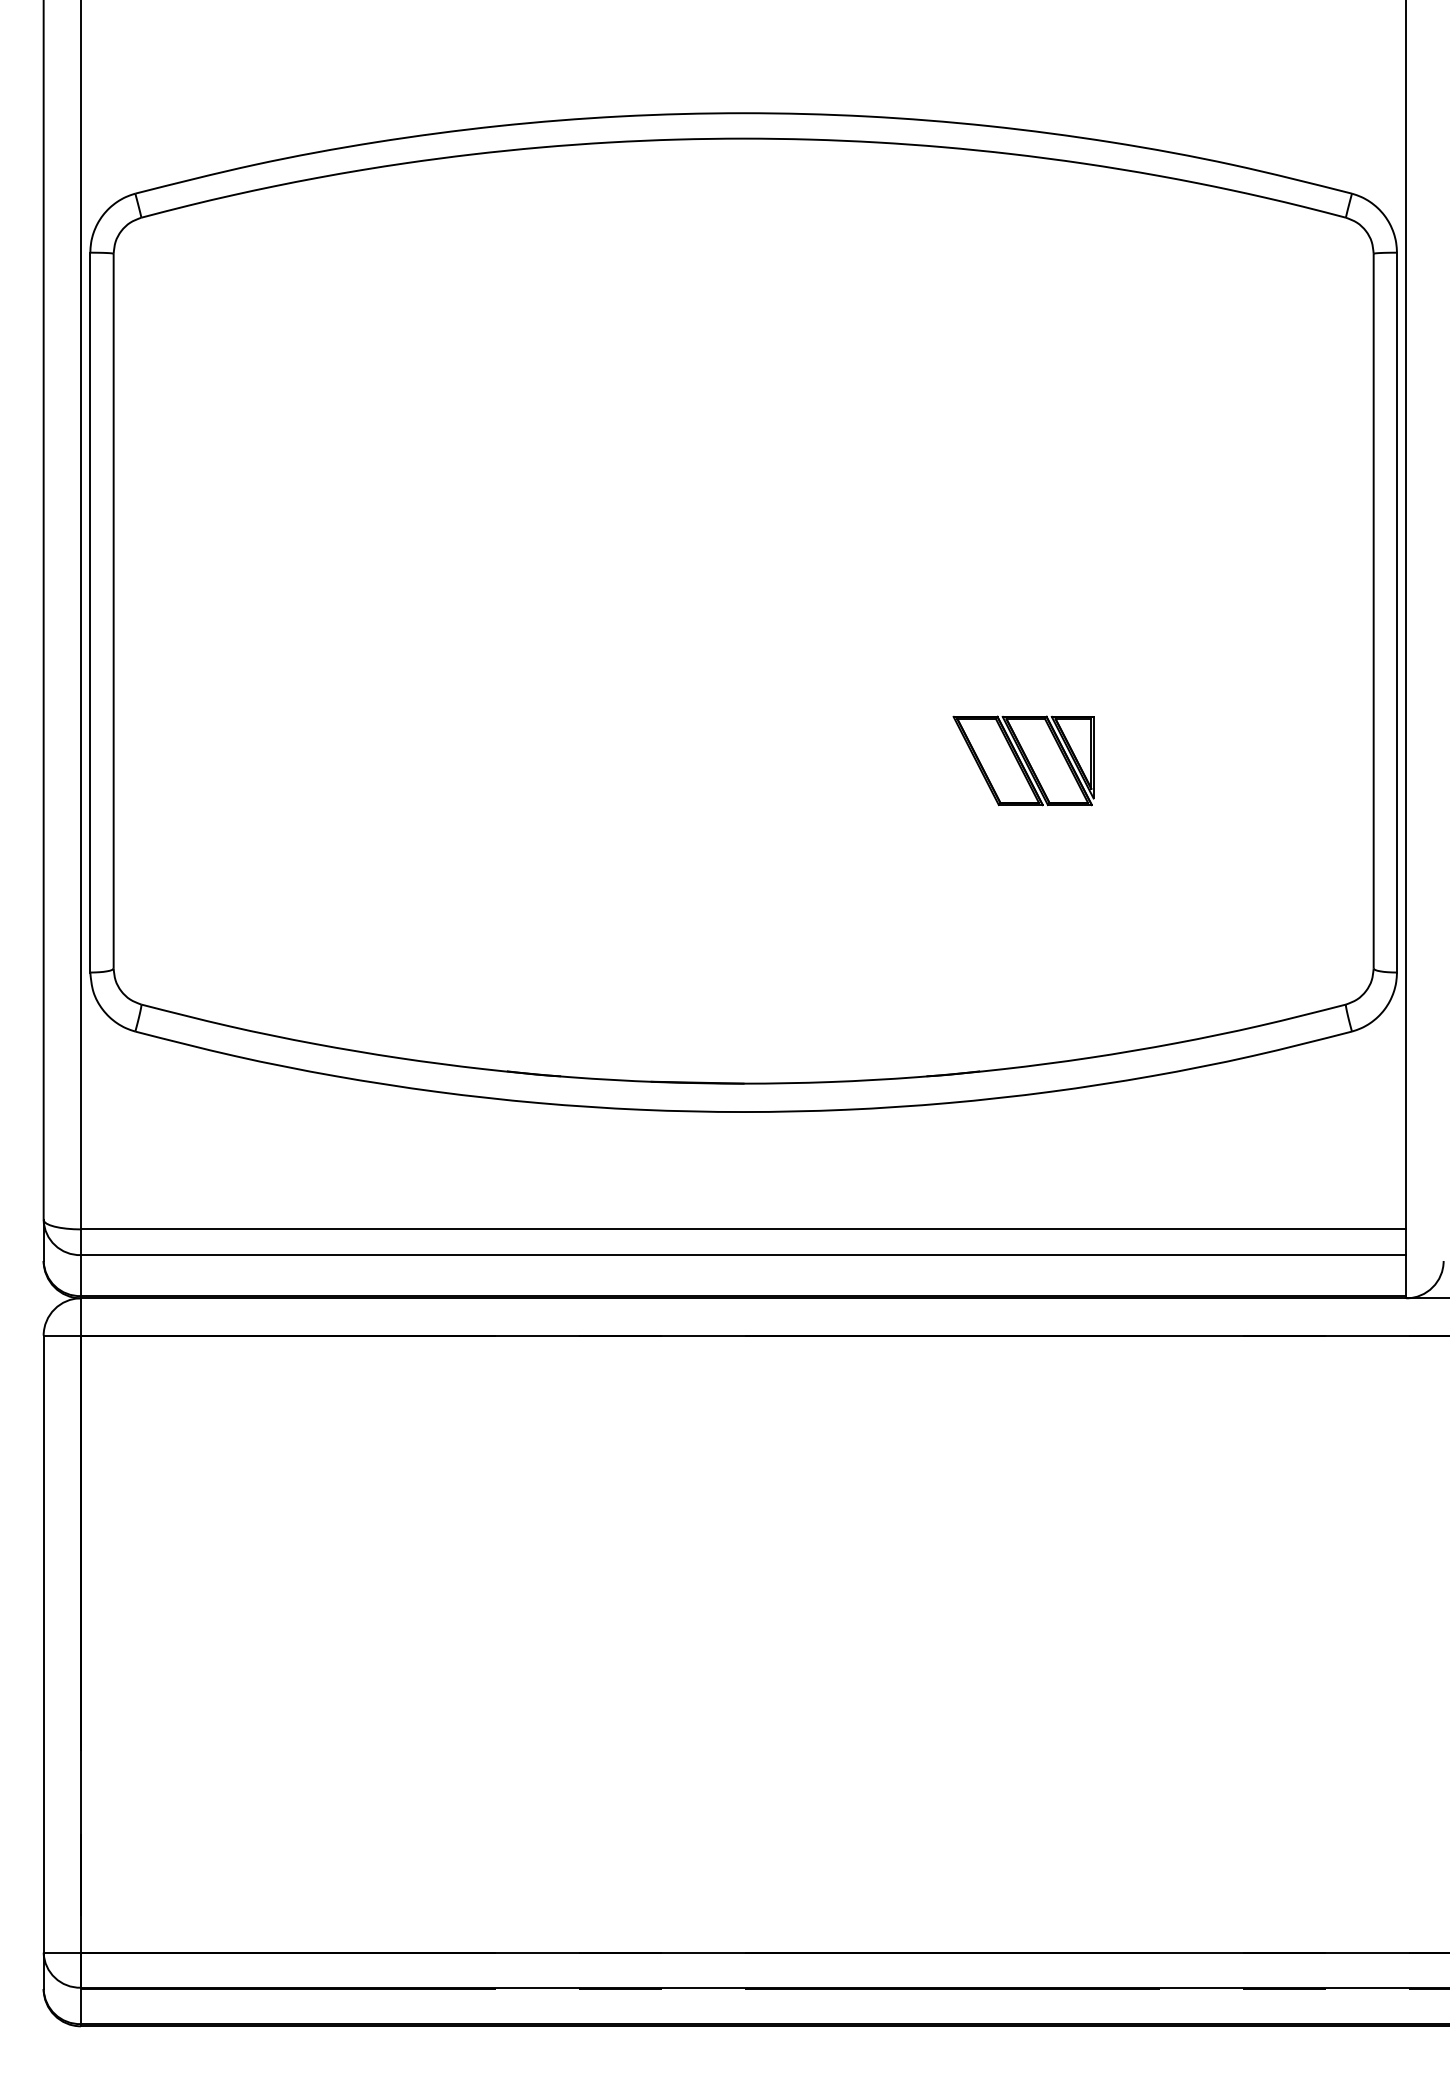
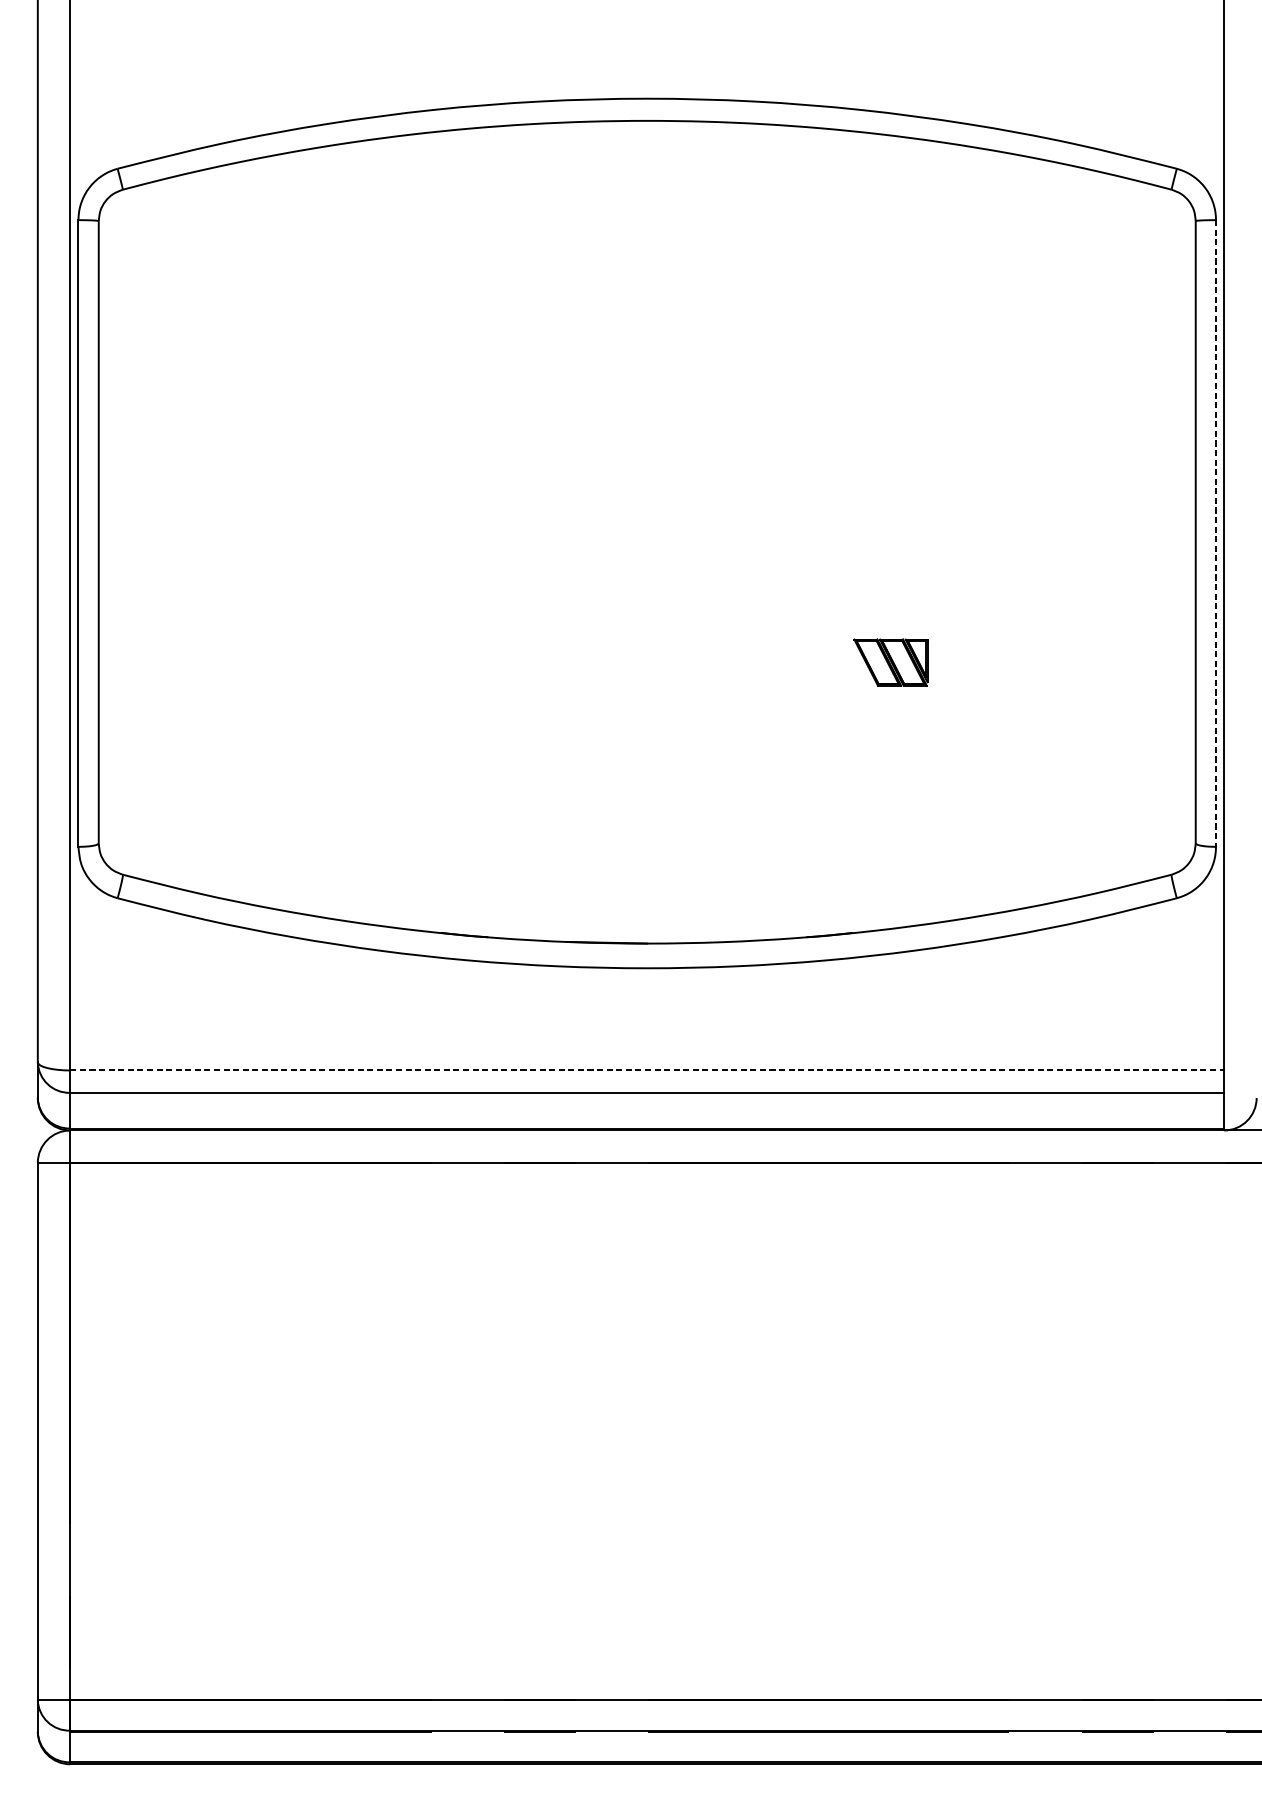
line: (1397, 612) -> (1216, 533), solid -> dashed
part: (1023, 760) -> (890, 662), size x0.6
line: (743, 1229) -> (647, 1070), solid -> dashed

